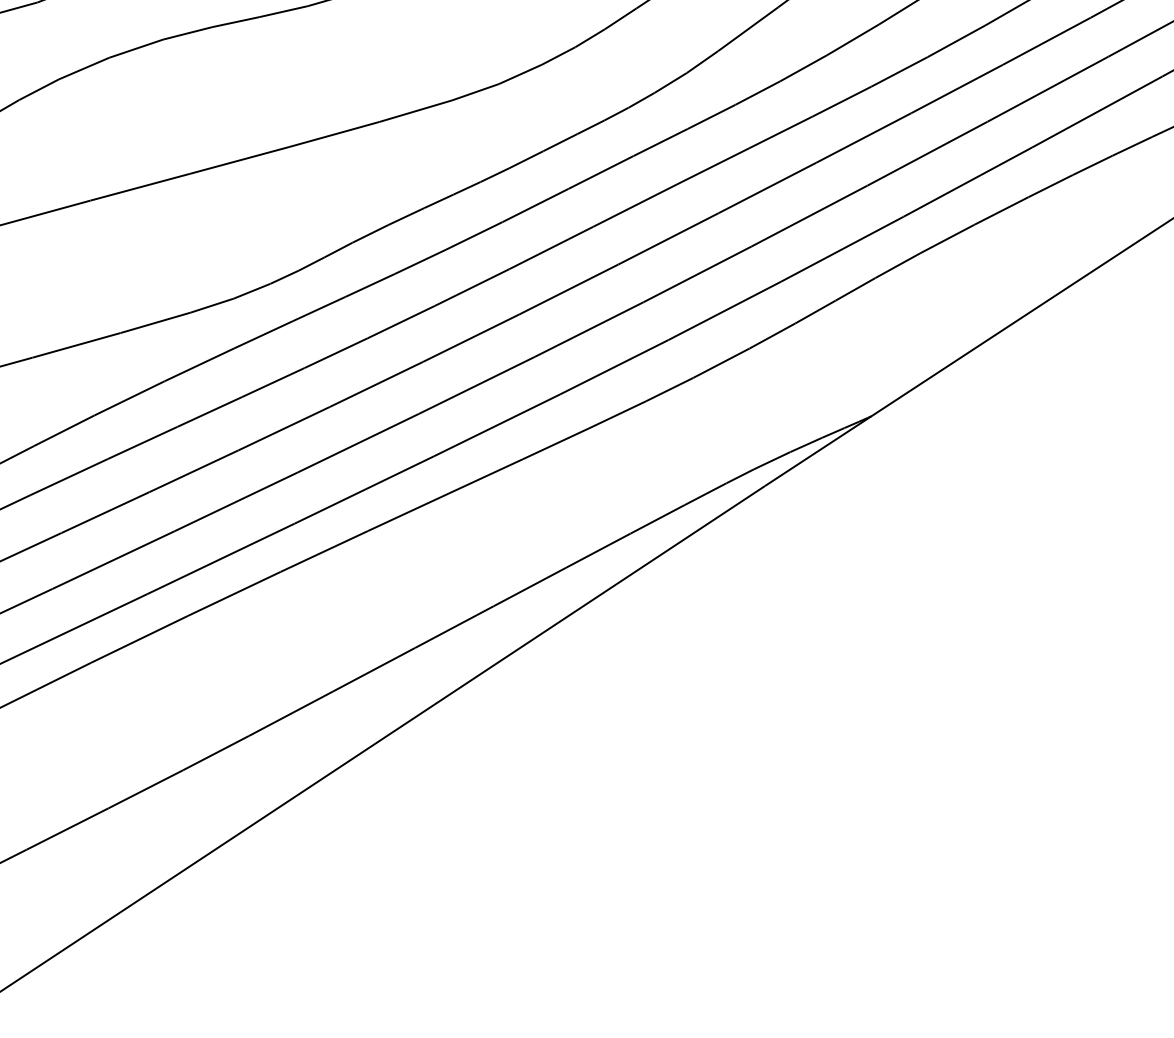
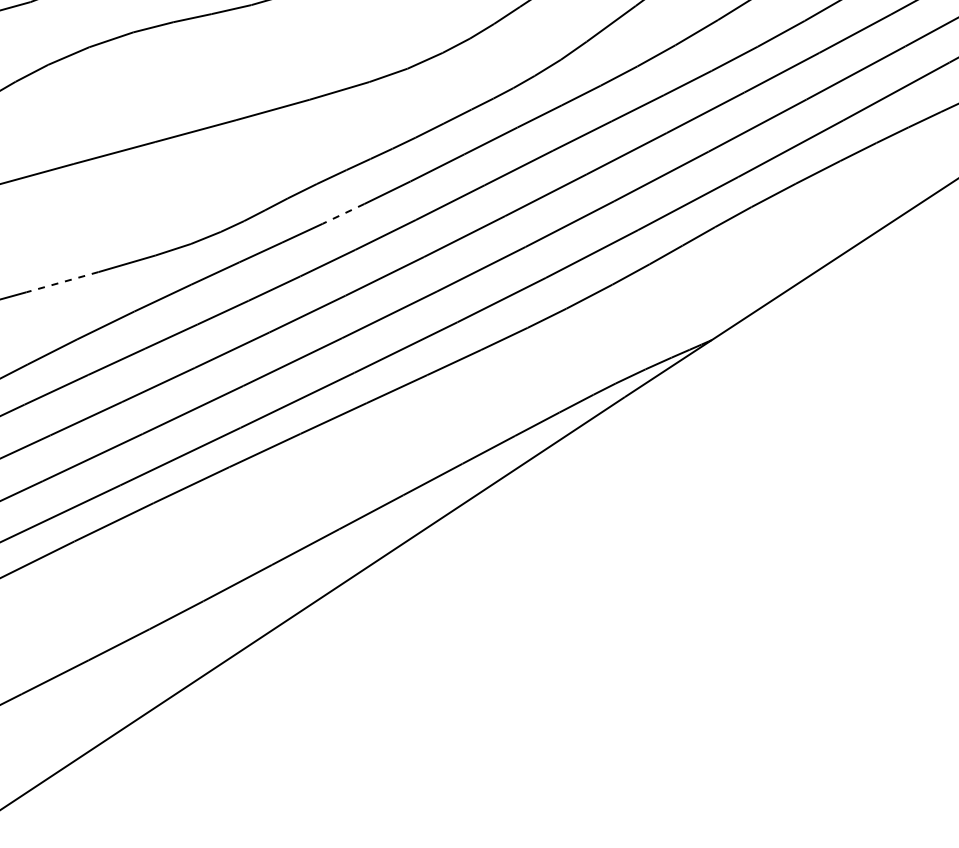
line: (420, 262) -> (343, 214), solid -> dashed
line: (76, 345) -> (62, 282), solid -> dashed

